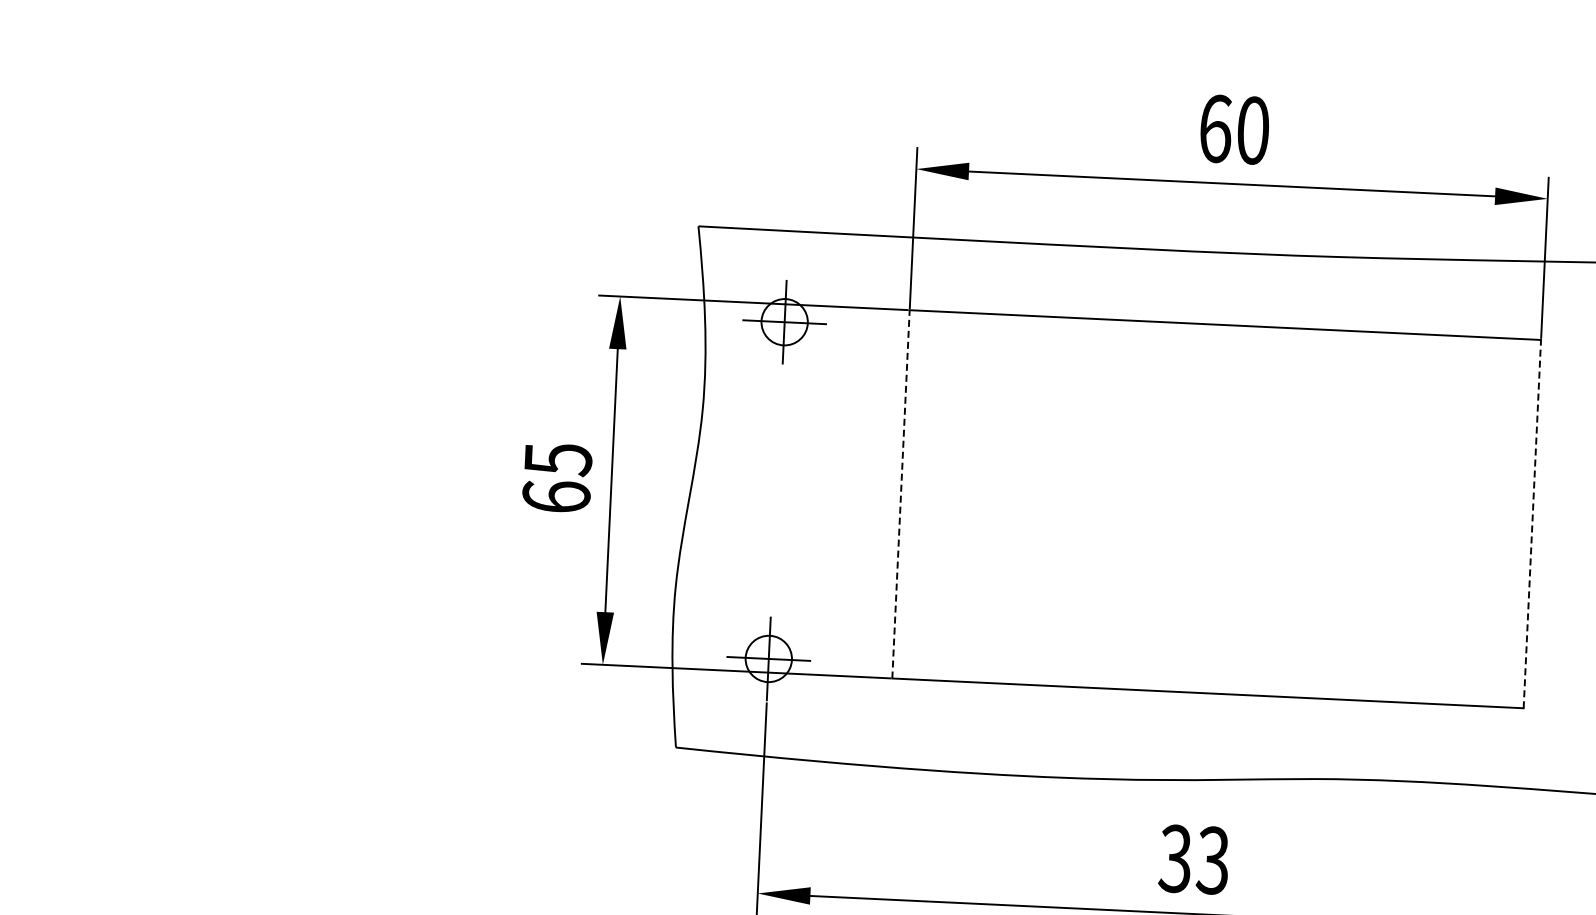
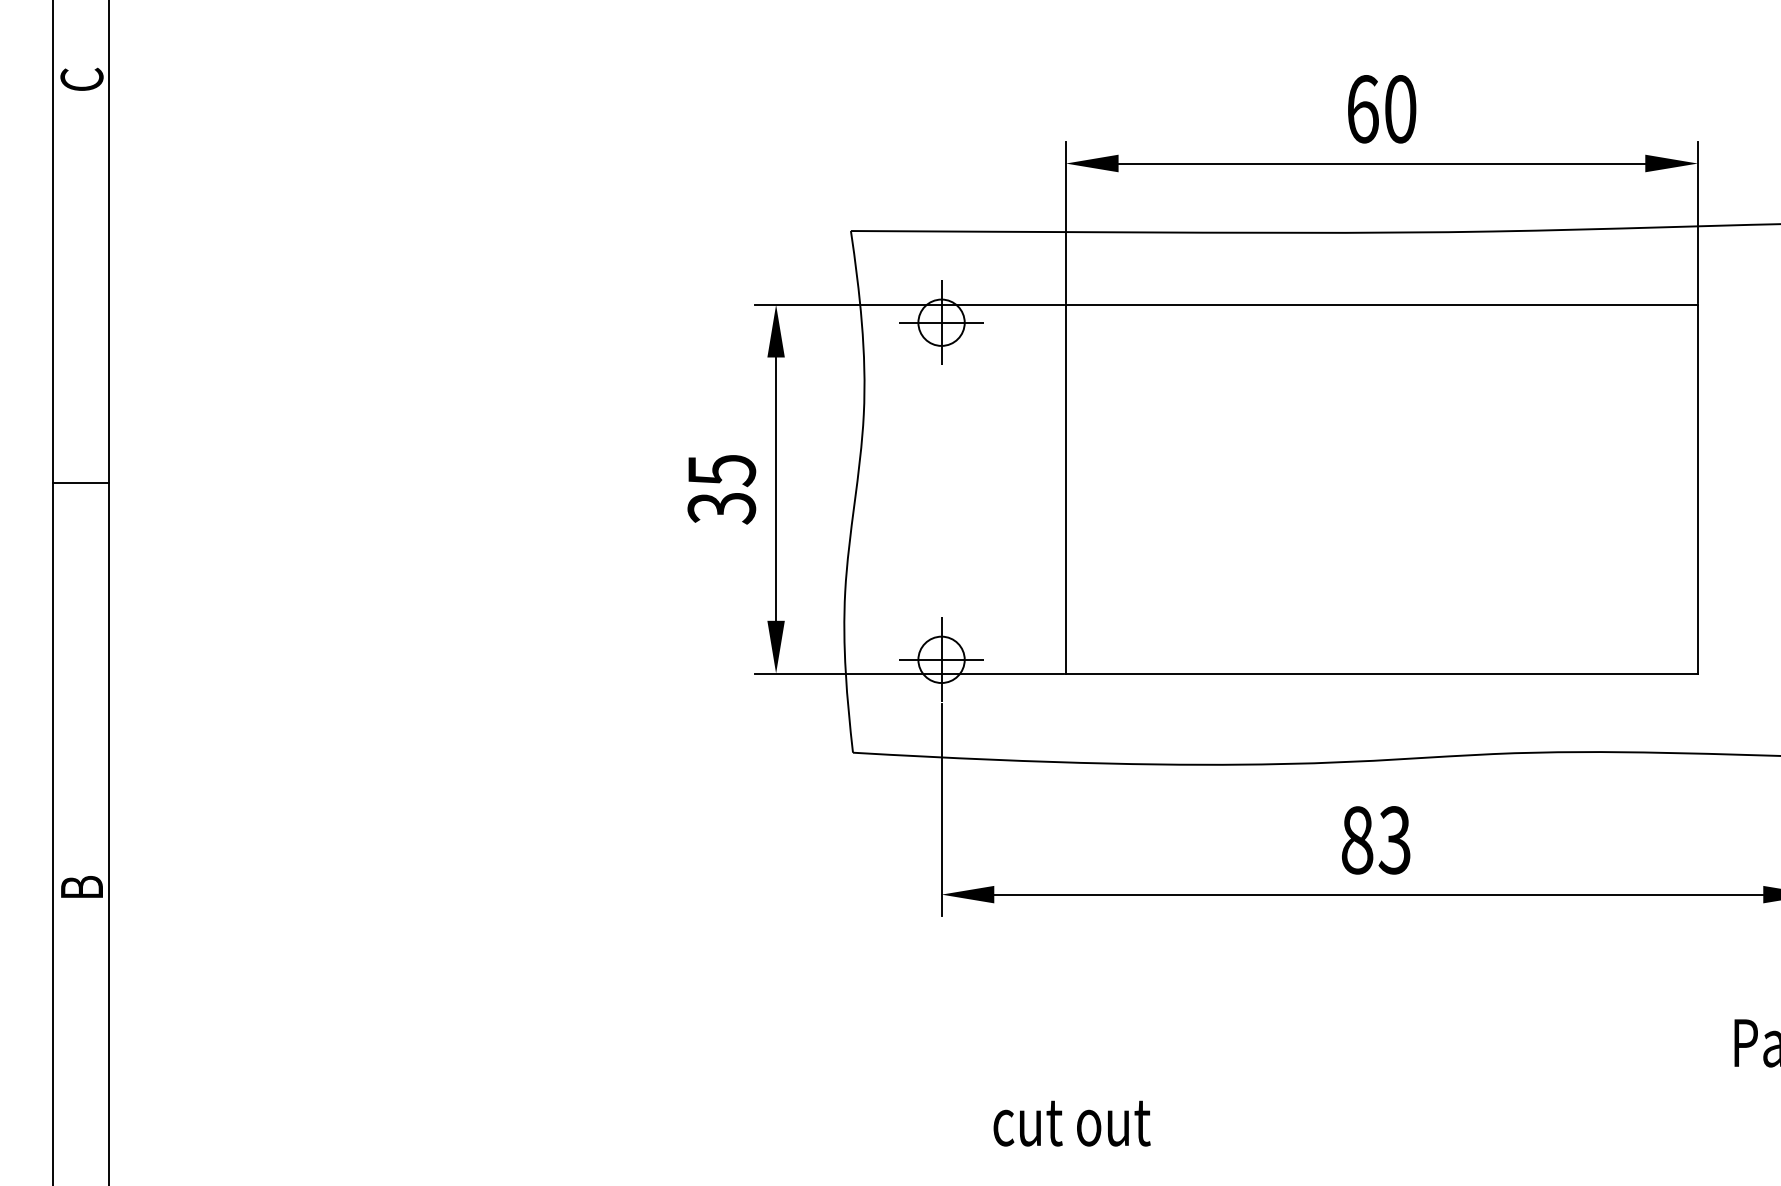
line: (900, 493) -> (1065, 488), dashed -> solid
text: (556, 497) -> (721, 508), 65 -> 35
line: (1531, 523) -> (1697, 488), dashed -> solid
text: (1175, 859) -> (1357, 840), 33 -> 83

